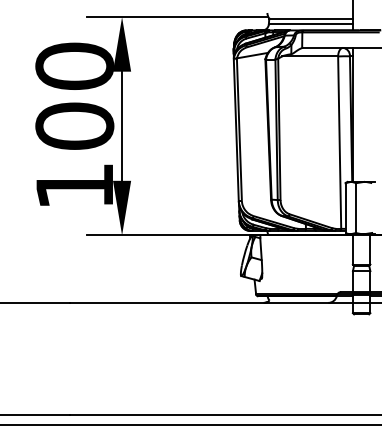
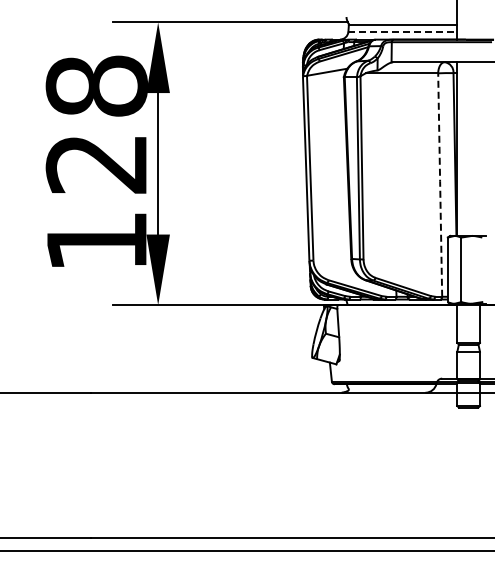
line: (311, 24) -> (403, 31), solid -> dashed
text: (74, 95) -> (96, 124), 100 -> 128
line: (339, 142) -> (440, 184), solid -> dashed

